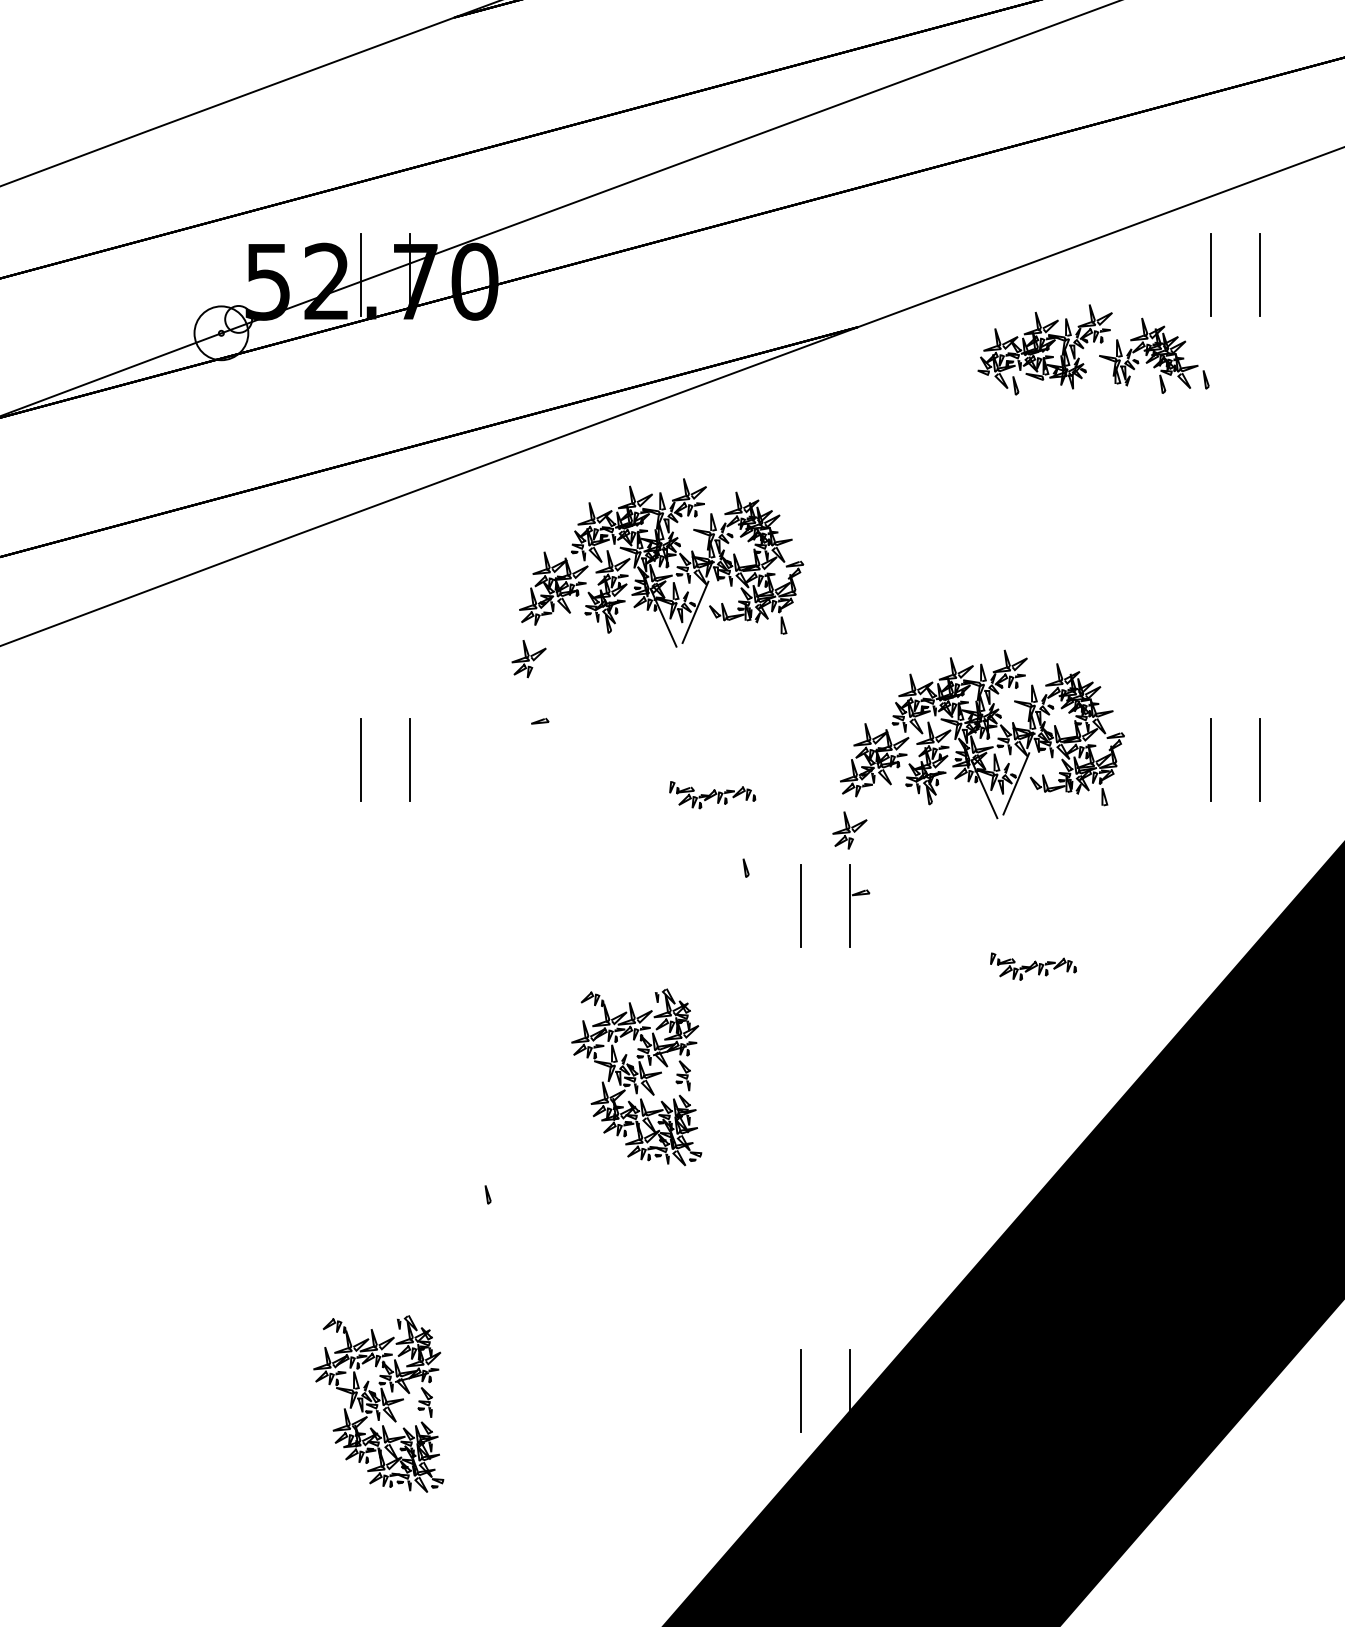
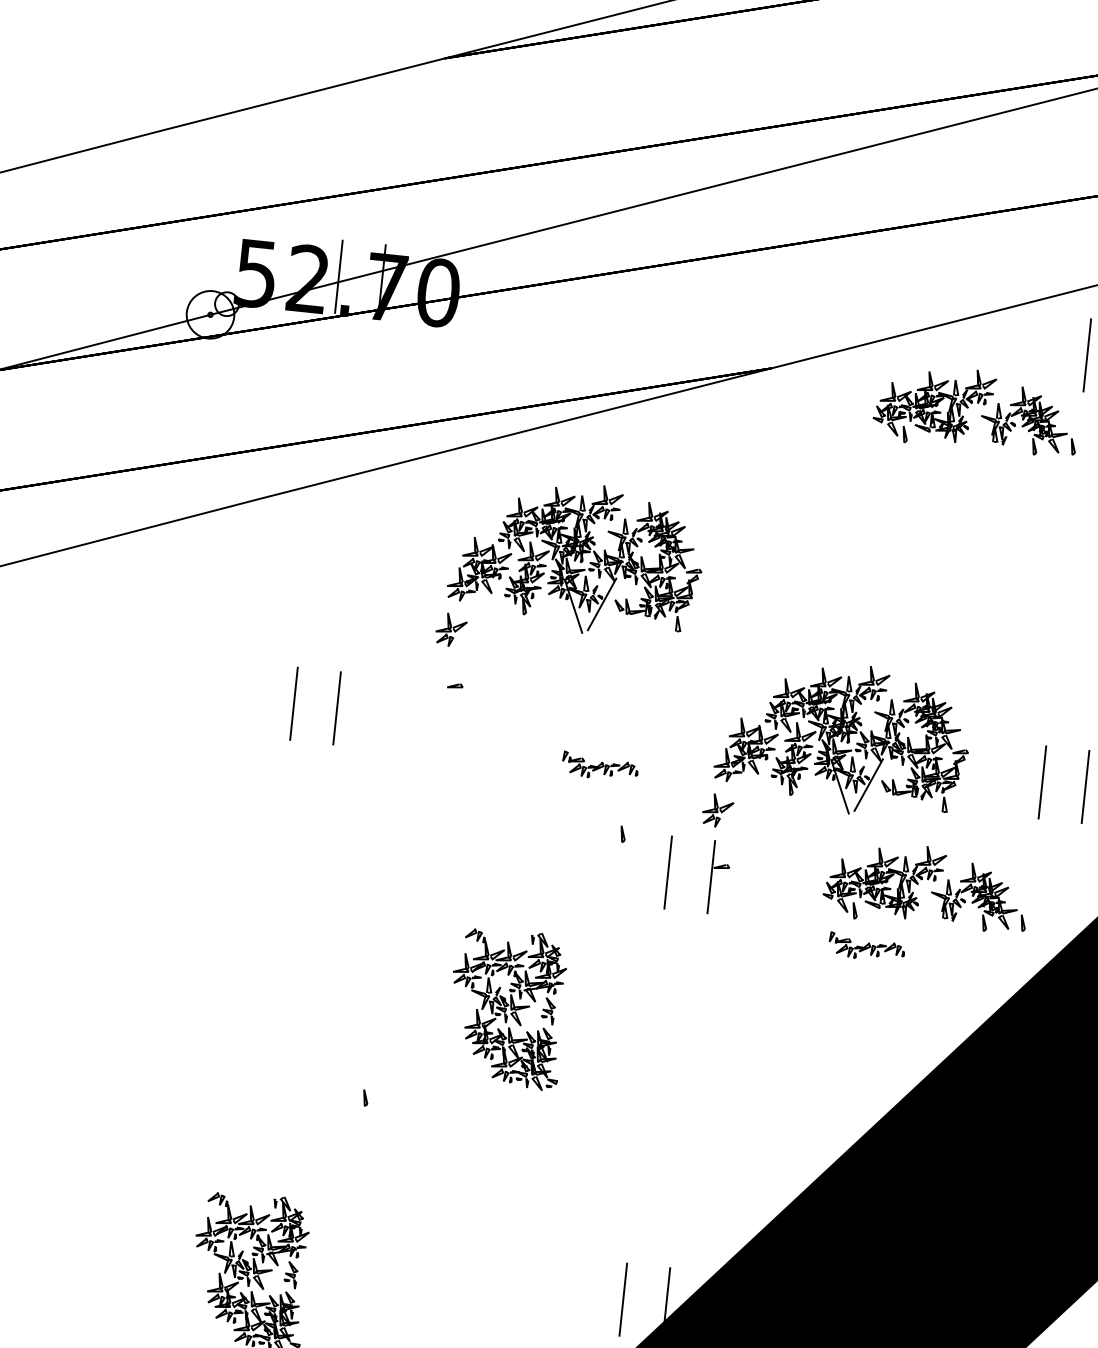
part: (1093, 883) -> (927, 879), added

